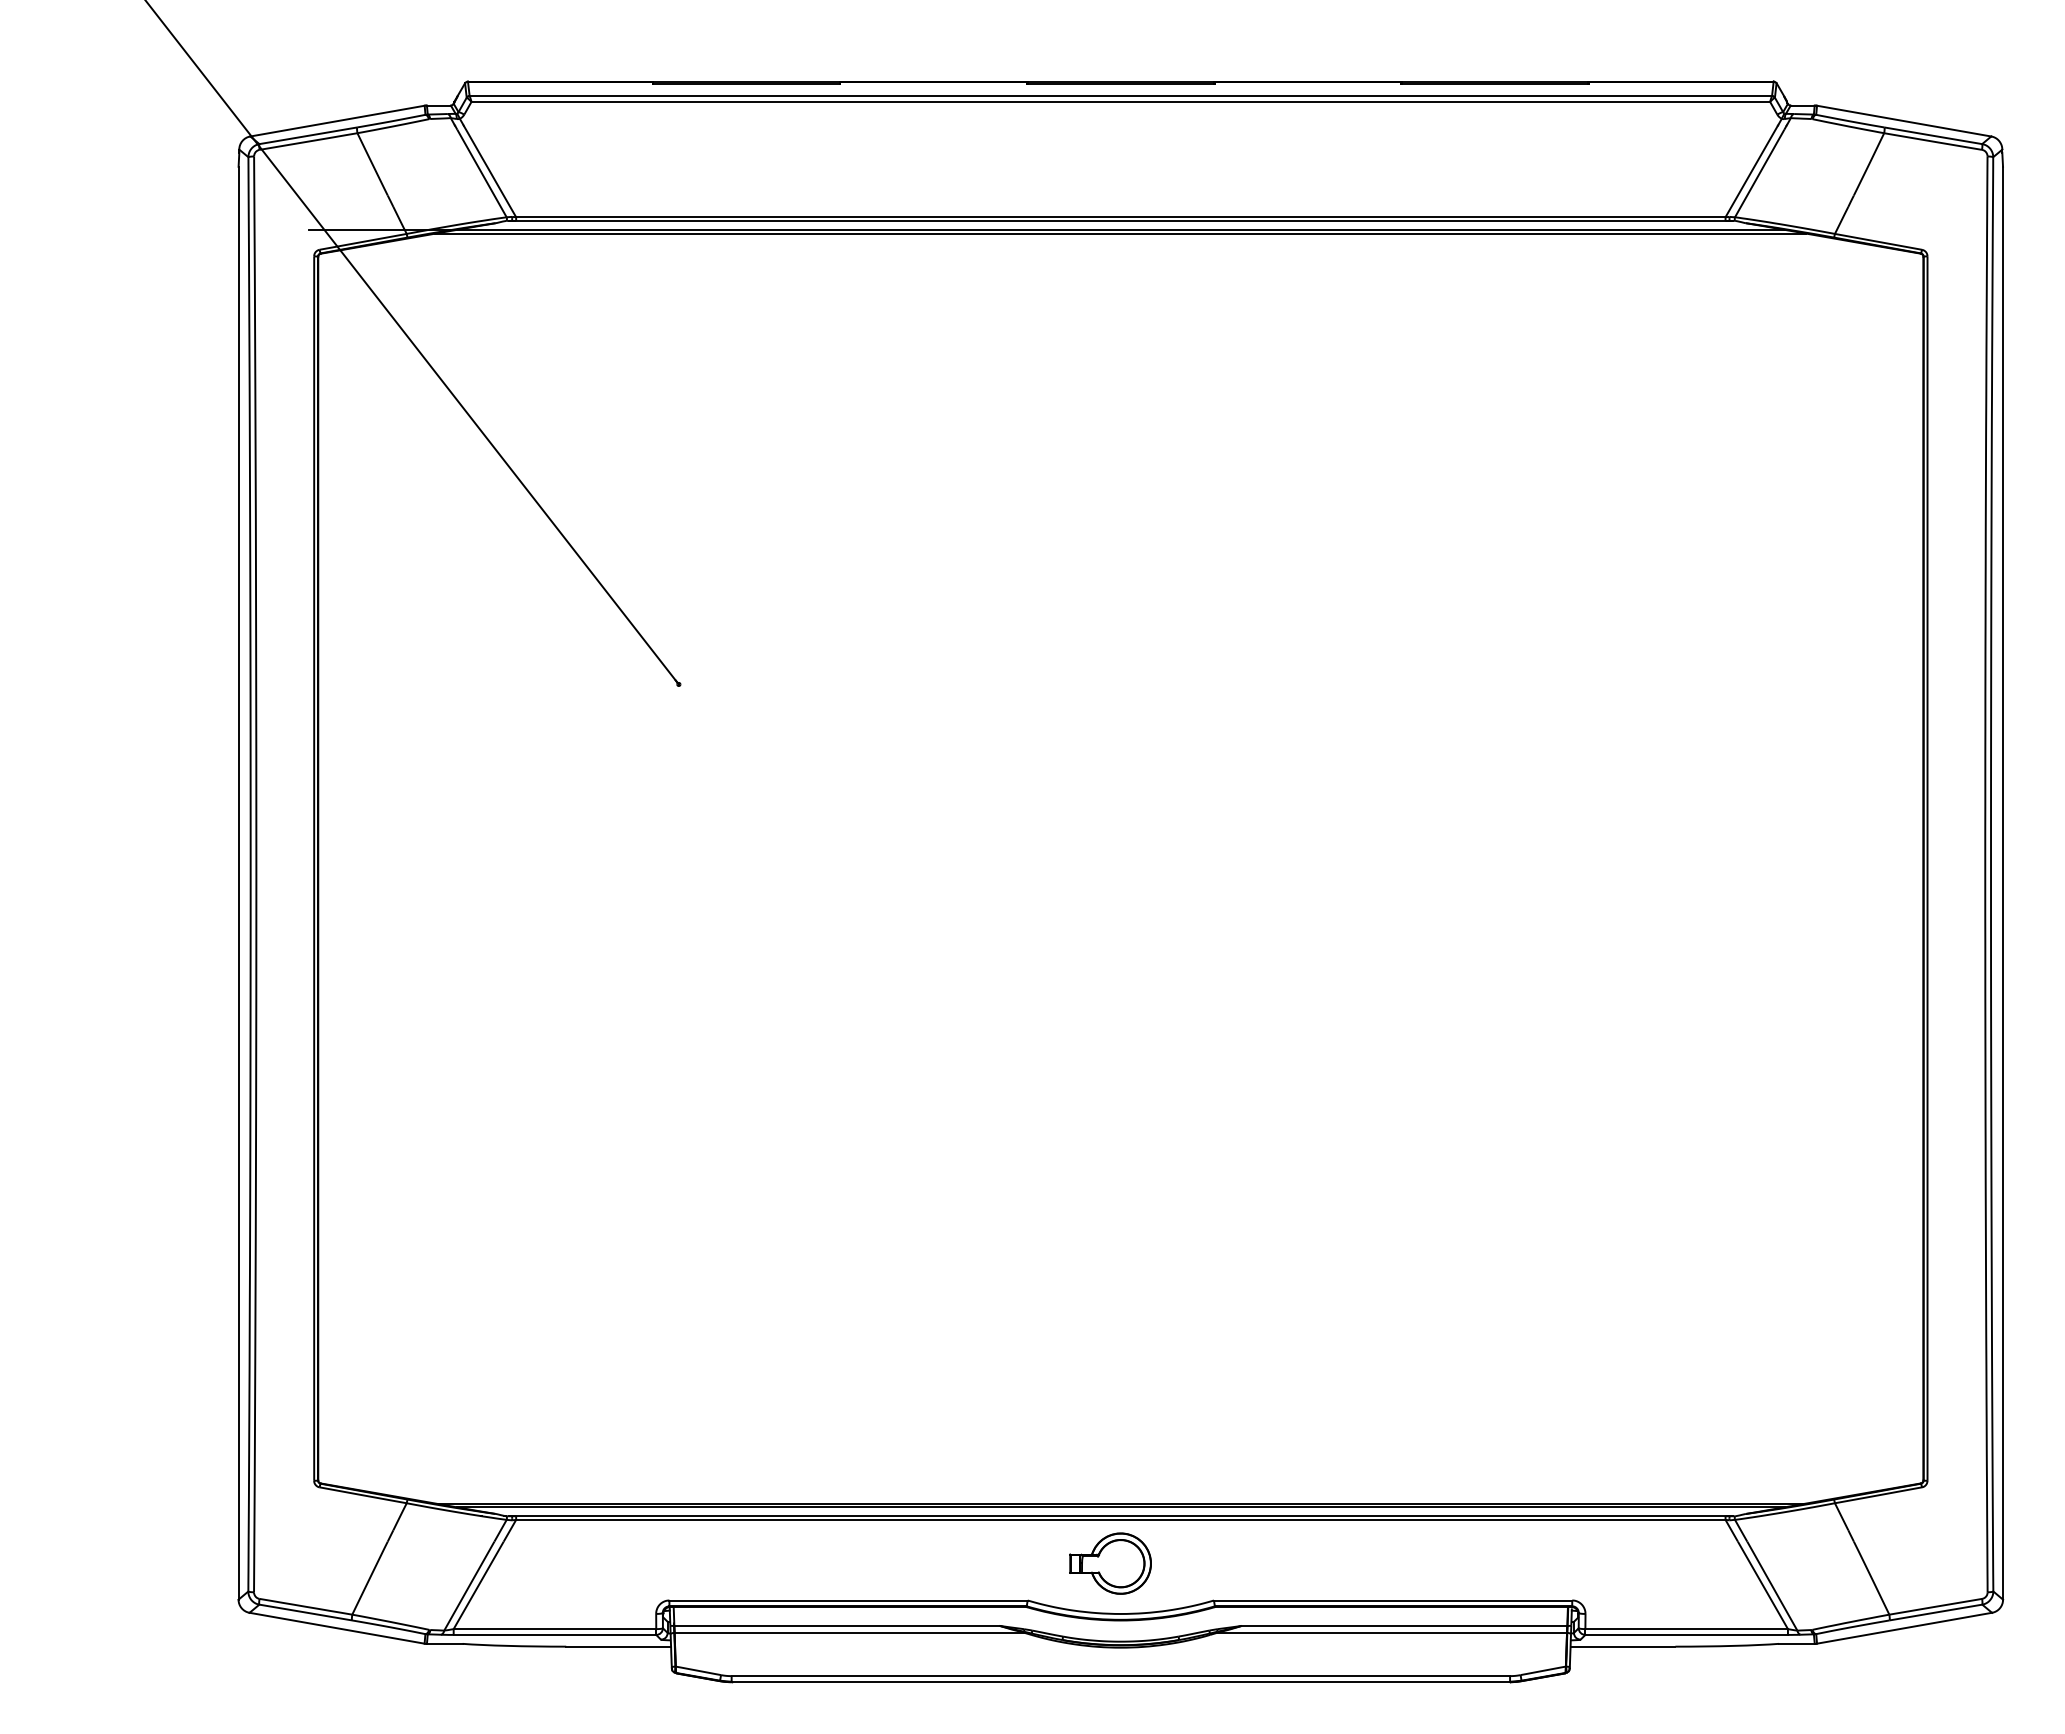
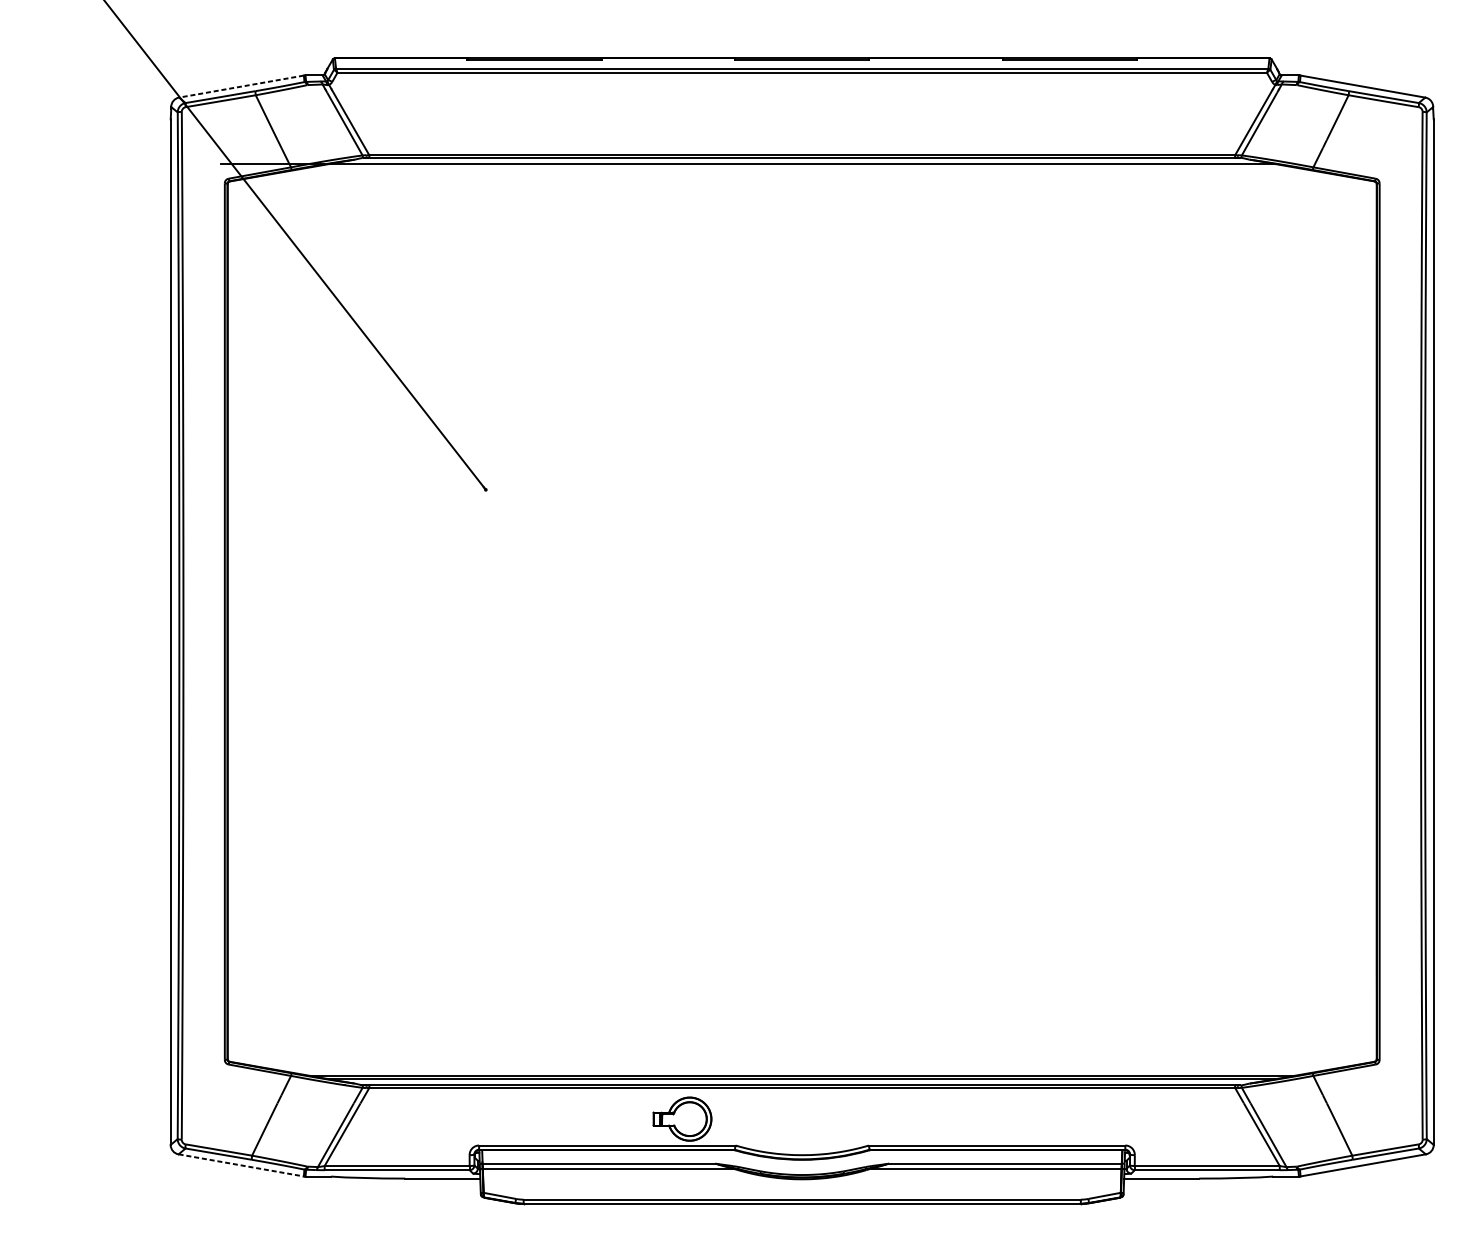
line: (337, 121) -> (241, 86), solid -> dashed
line: (1120, 233) -> (801, 167), removed
part: (1110, 1563) -> (682, 1119), moved
line: (337, 1628) -> (241, 1165), solid -> dashed

